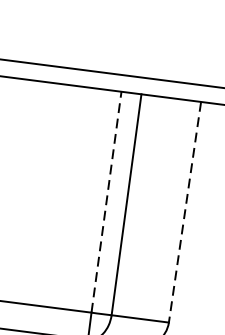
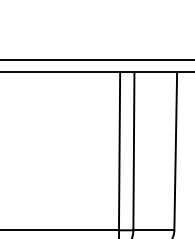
line: (106, 201) -> (119, 150), dashed -> solid
line: (184, 212) -> (175, 151), dashed -> solid

